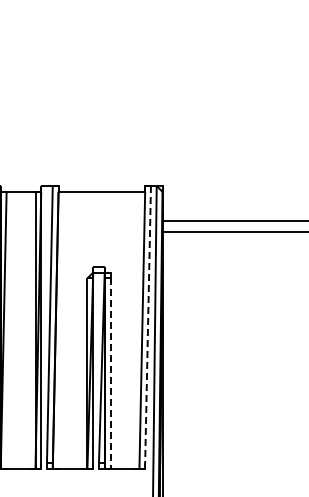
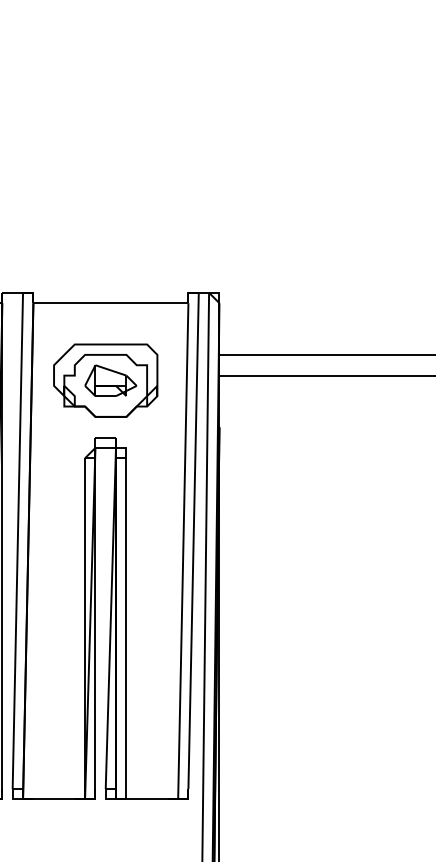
part: (98, 235) -> (104, 381), added
line: (148, 324) -> (194, 540), dashed -> solid
line: (110, 374) -> (126, 630), dashed -> solid

